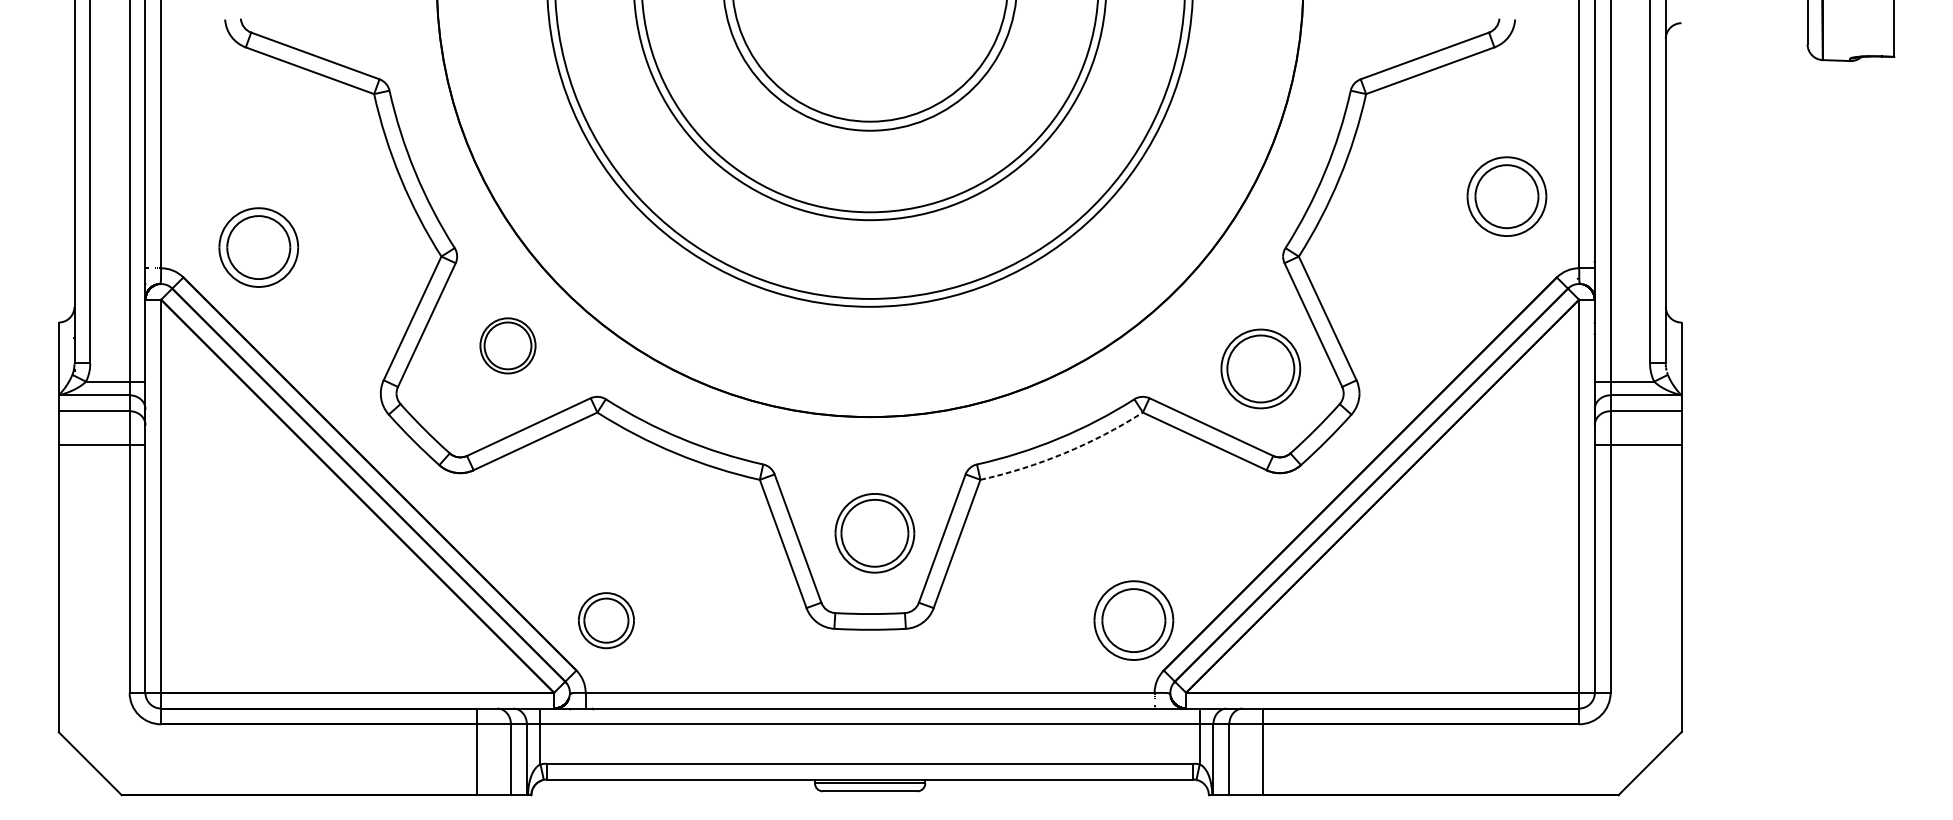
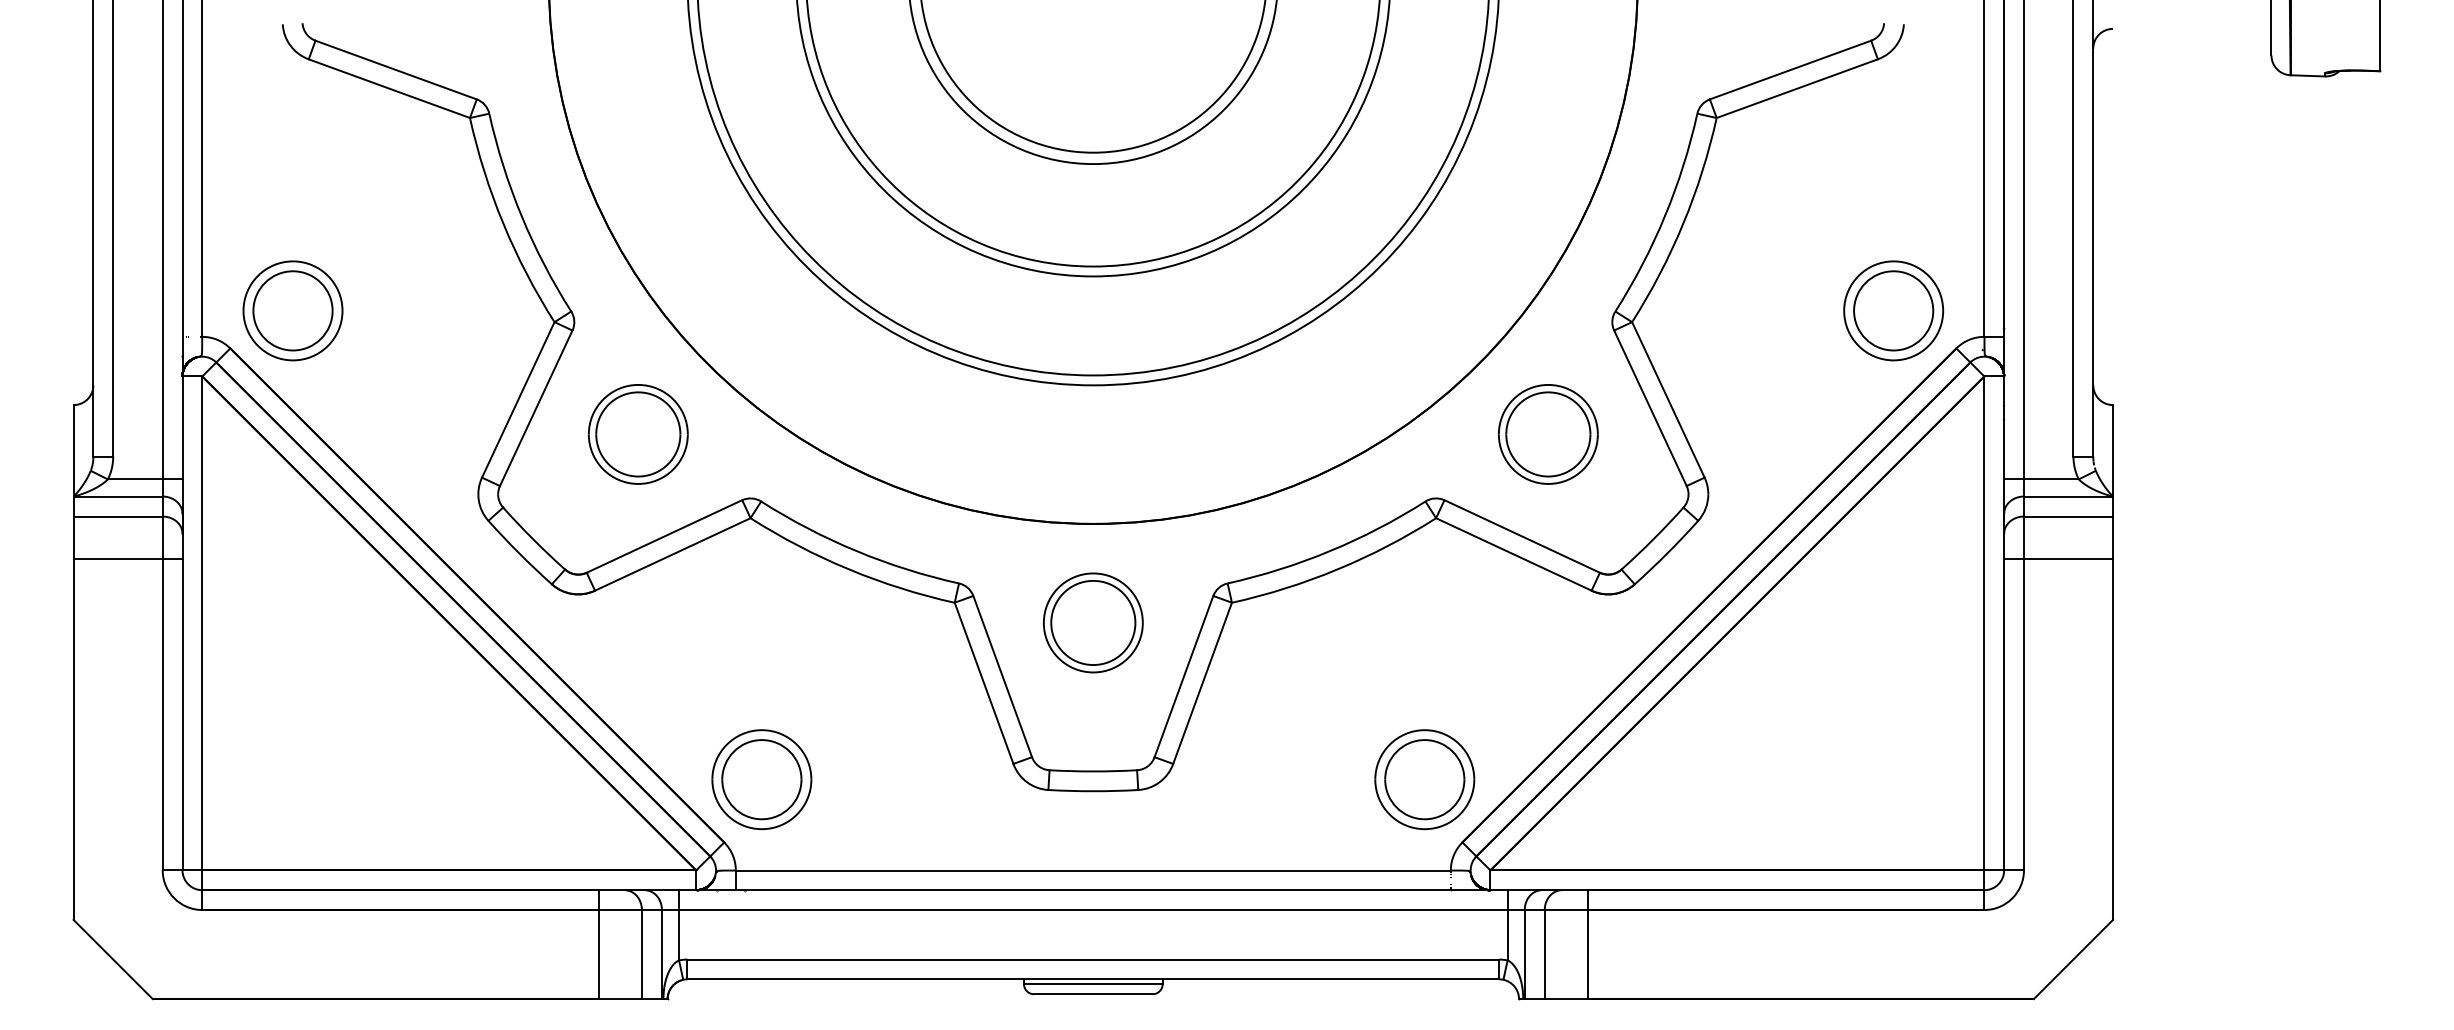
part: (1506, 196) -> (1893, 310), moved
part: (258, 247) -> (292, 310), moved
part: (507, 345) -> (637, 434), size x1.43
part: (1260, 369) -> (1548, 434), moved
arc: (1064, 453) -> (1337, 569), dashed -> solid
part: (875, 532) -> (1093, 622), moved
part: (606, 620) -> (761, 779), size x1.43

